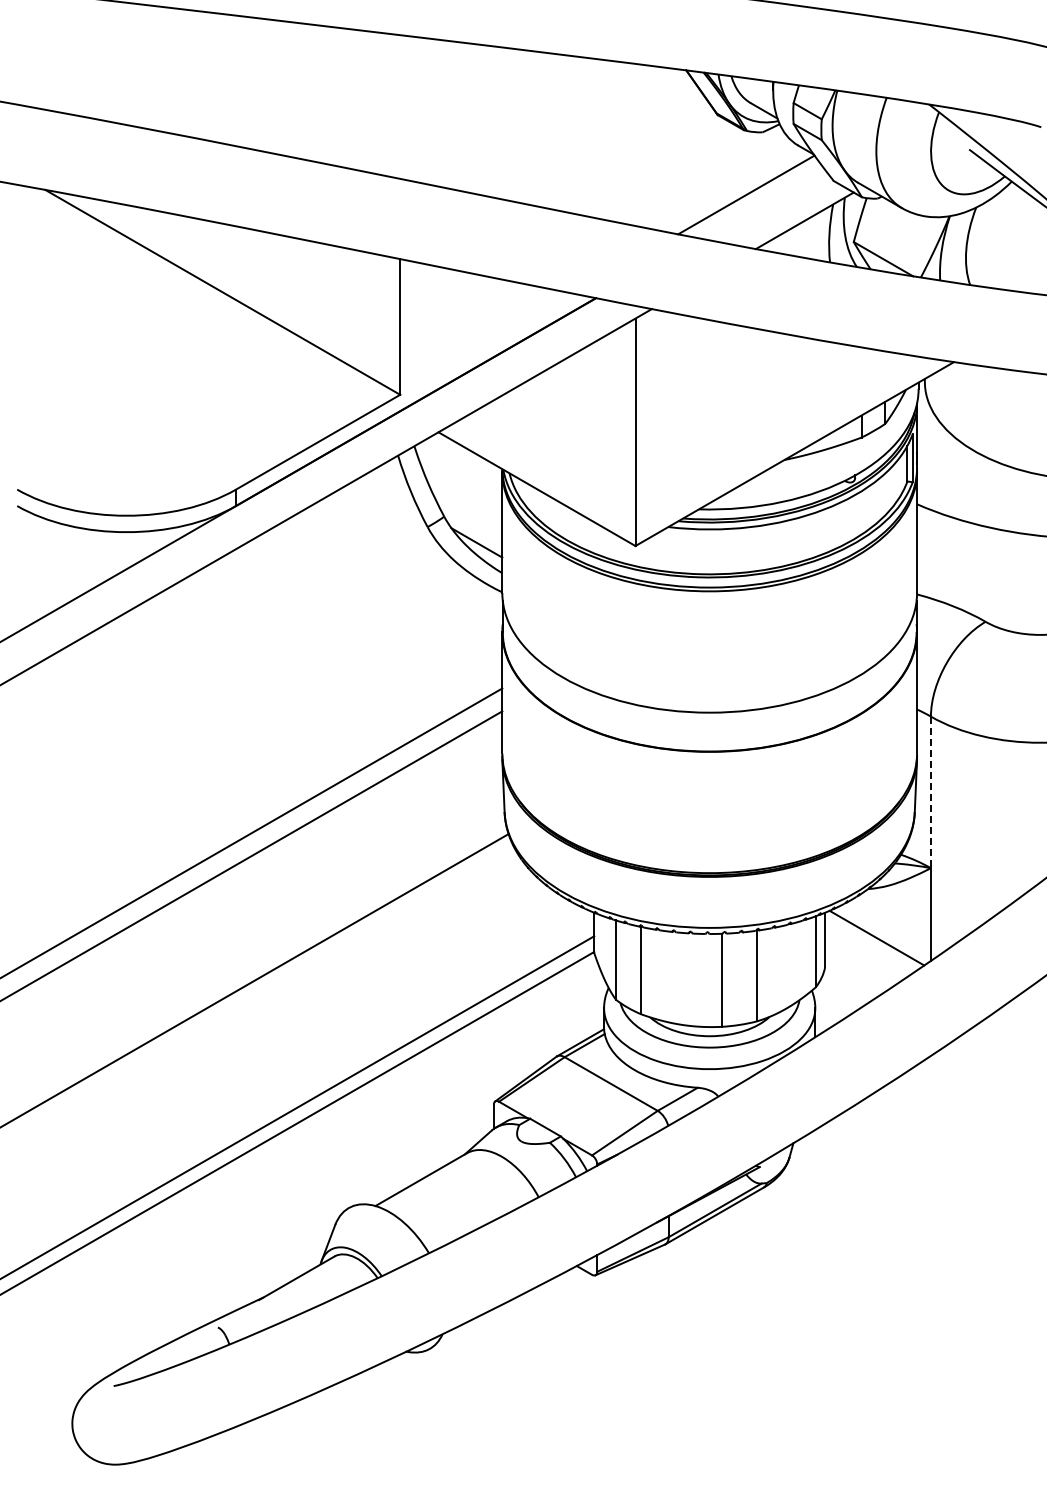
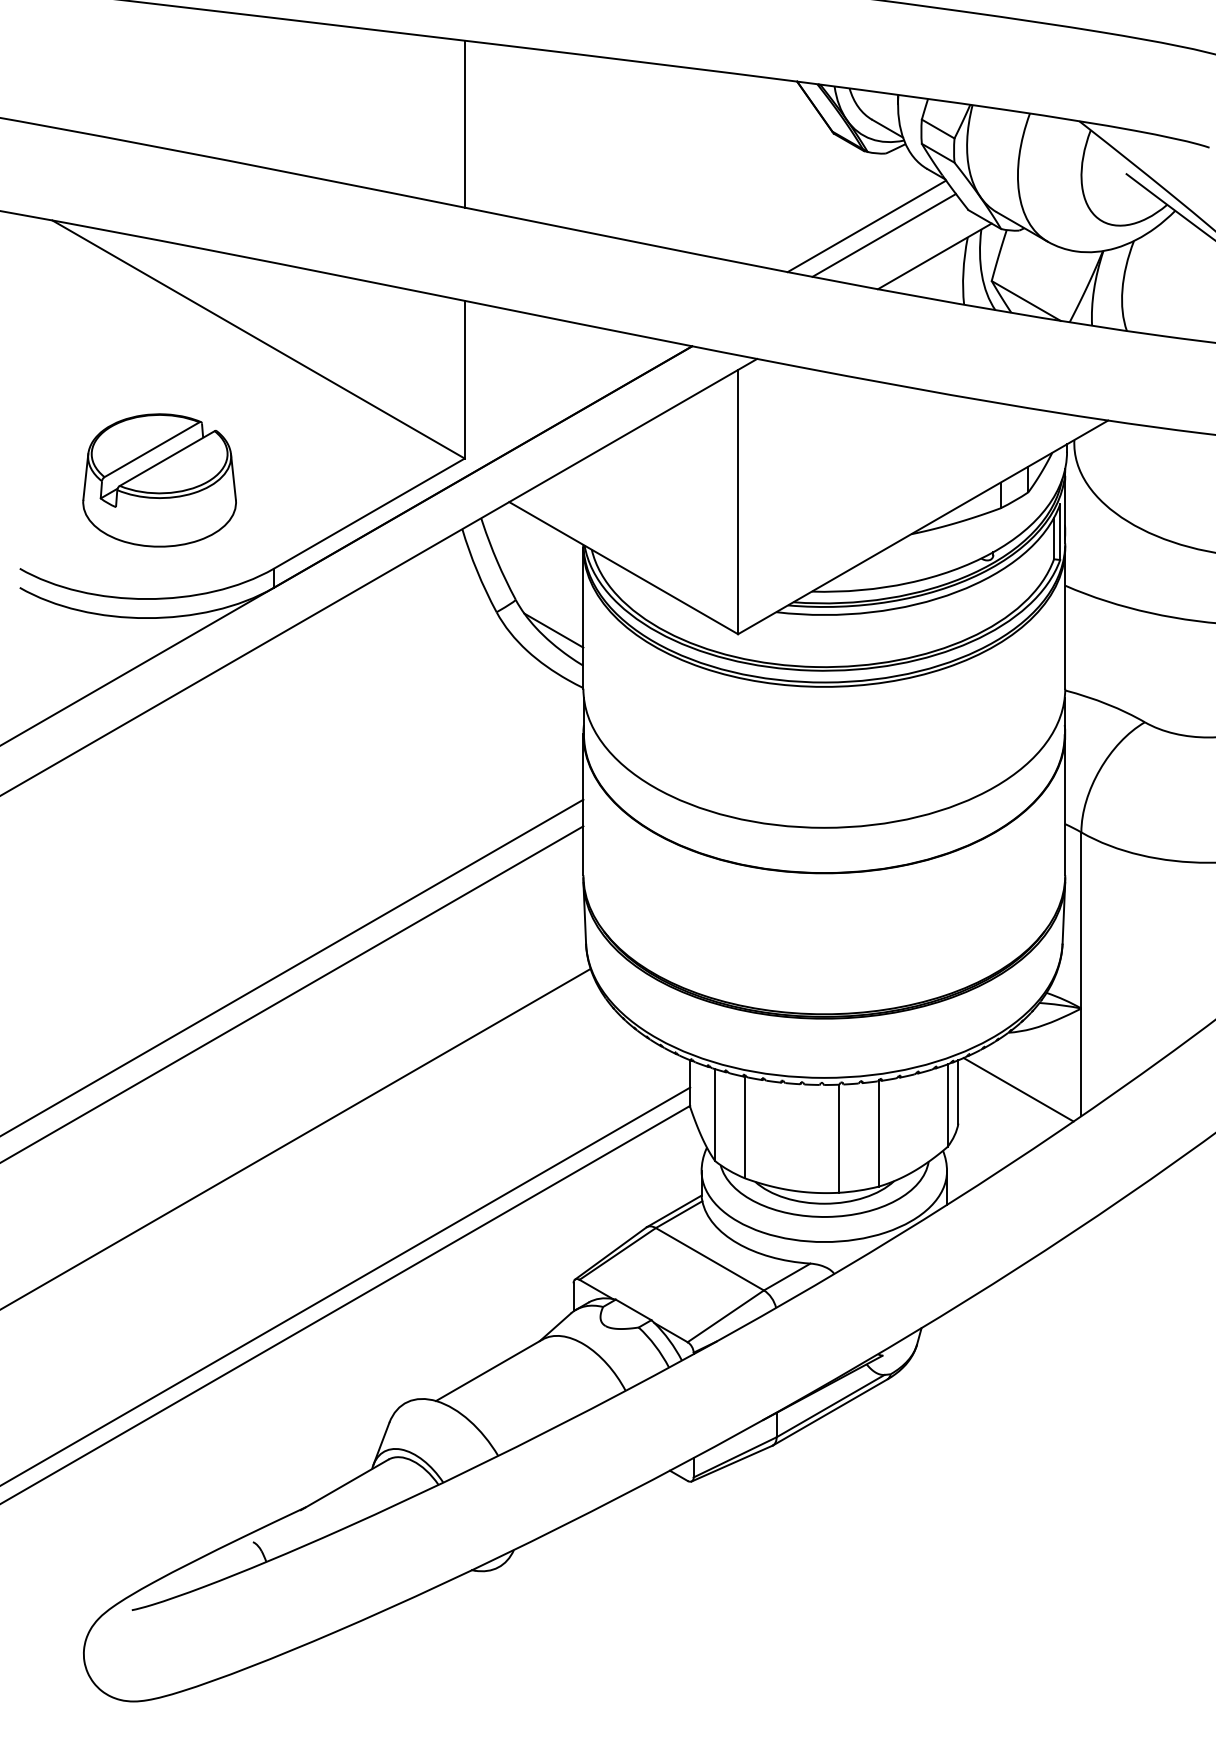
line: (400, 106) -> (465, 123), added
line: (761, 202) -> (884, 235), added
part: (137, 413) -> (159, 480), added
line: (930, 792) -> (1080, 920), dashed -> solid

